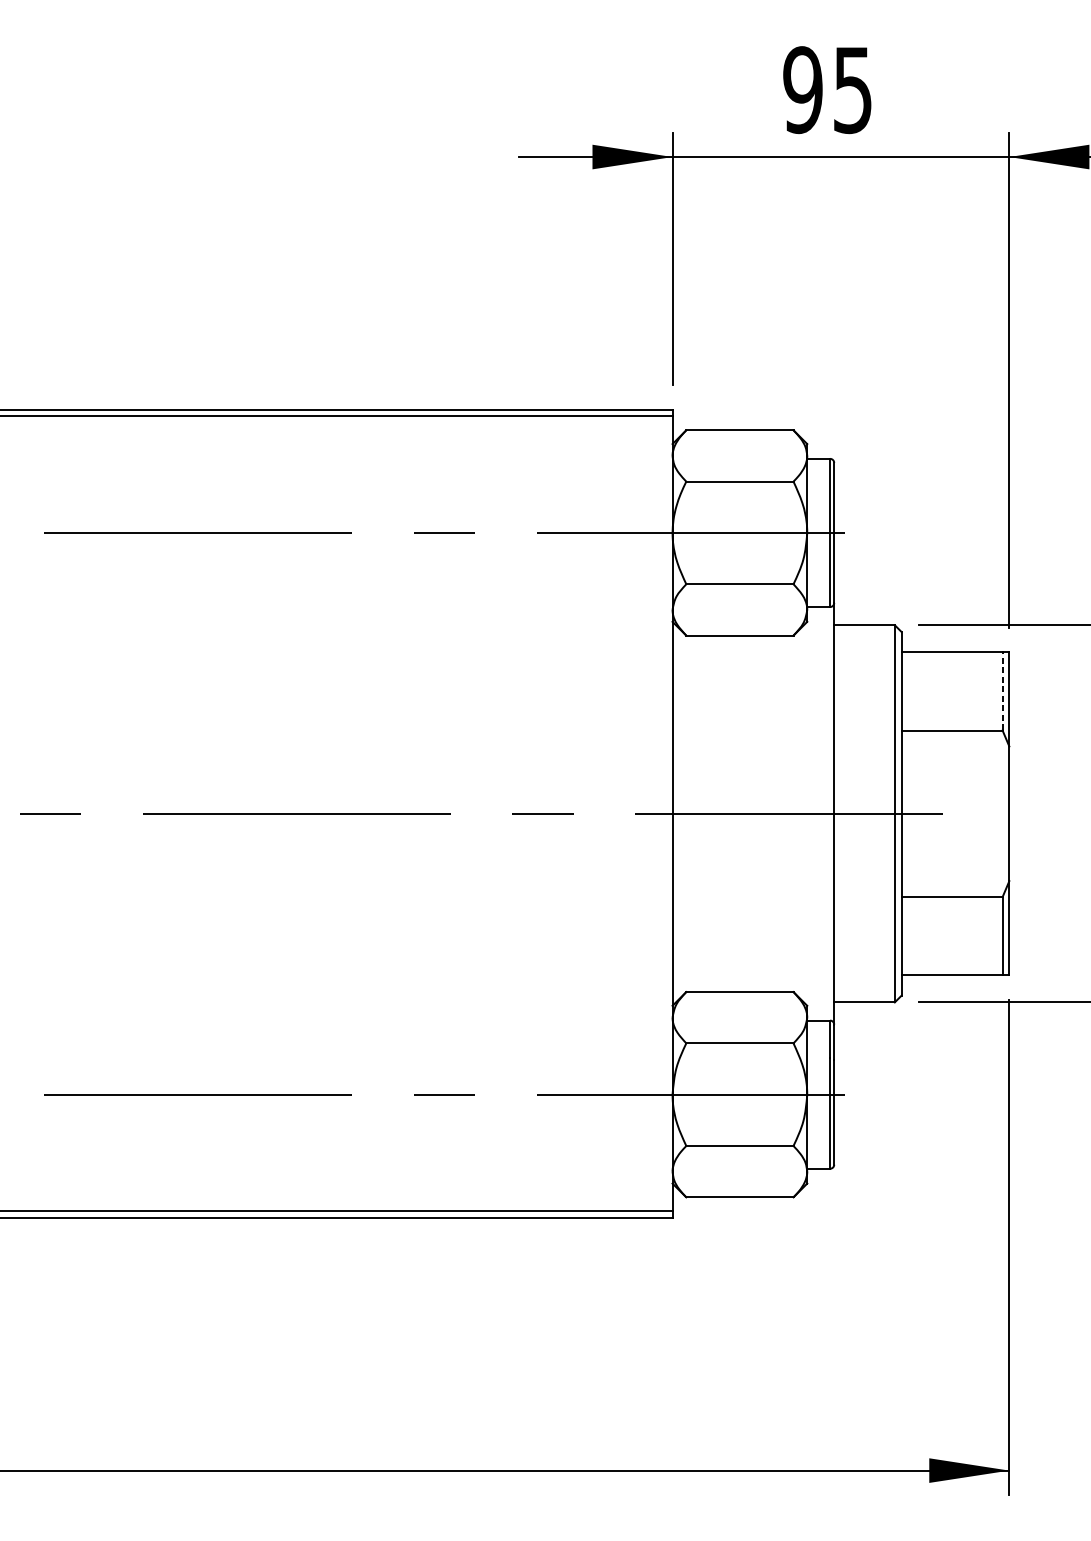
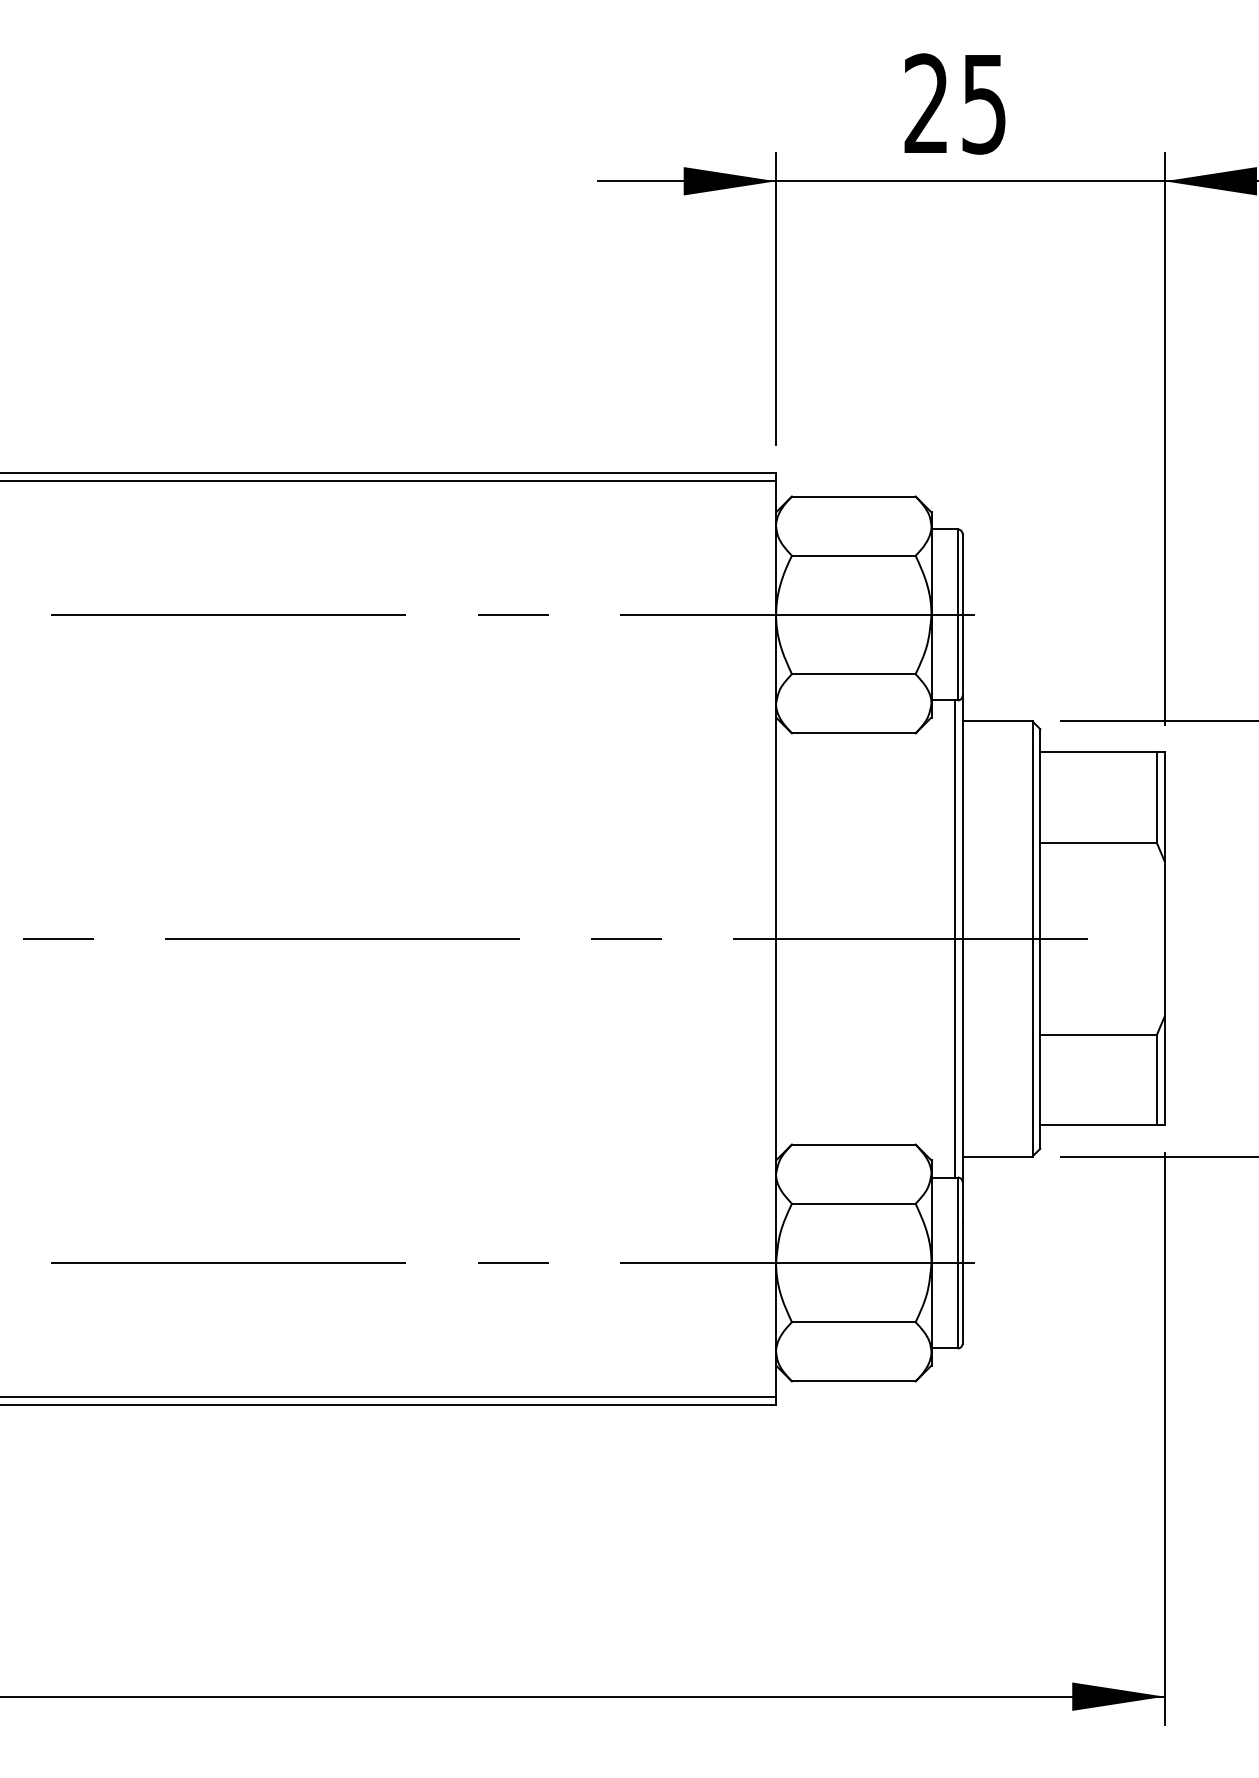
text: (802, 89) -> (926, 103), 95 -> 25
line: (1002, 691) -> (1156, 797), dashed -> solid
line: (827, 813) -> (954, 938), added

